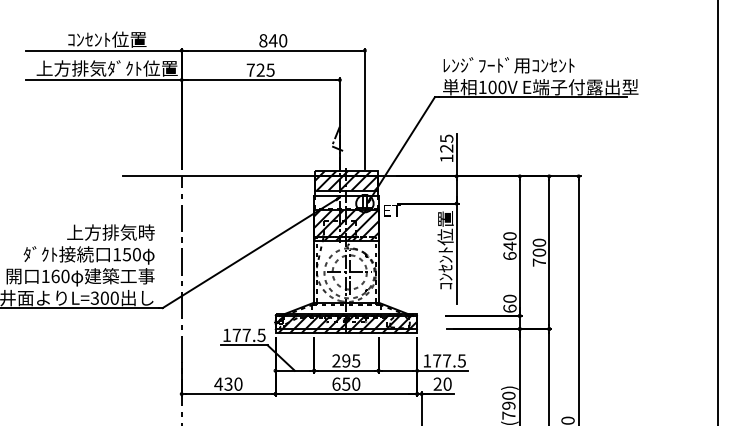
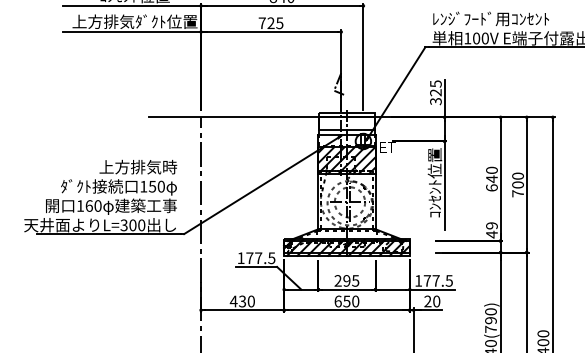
text: (446, 158) -> (435, 101), 125 -> 325
hatch: (346, 180) -> (347, 120), removed
text: (509, 303) -> (491, 229), 60 -> 49

